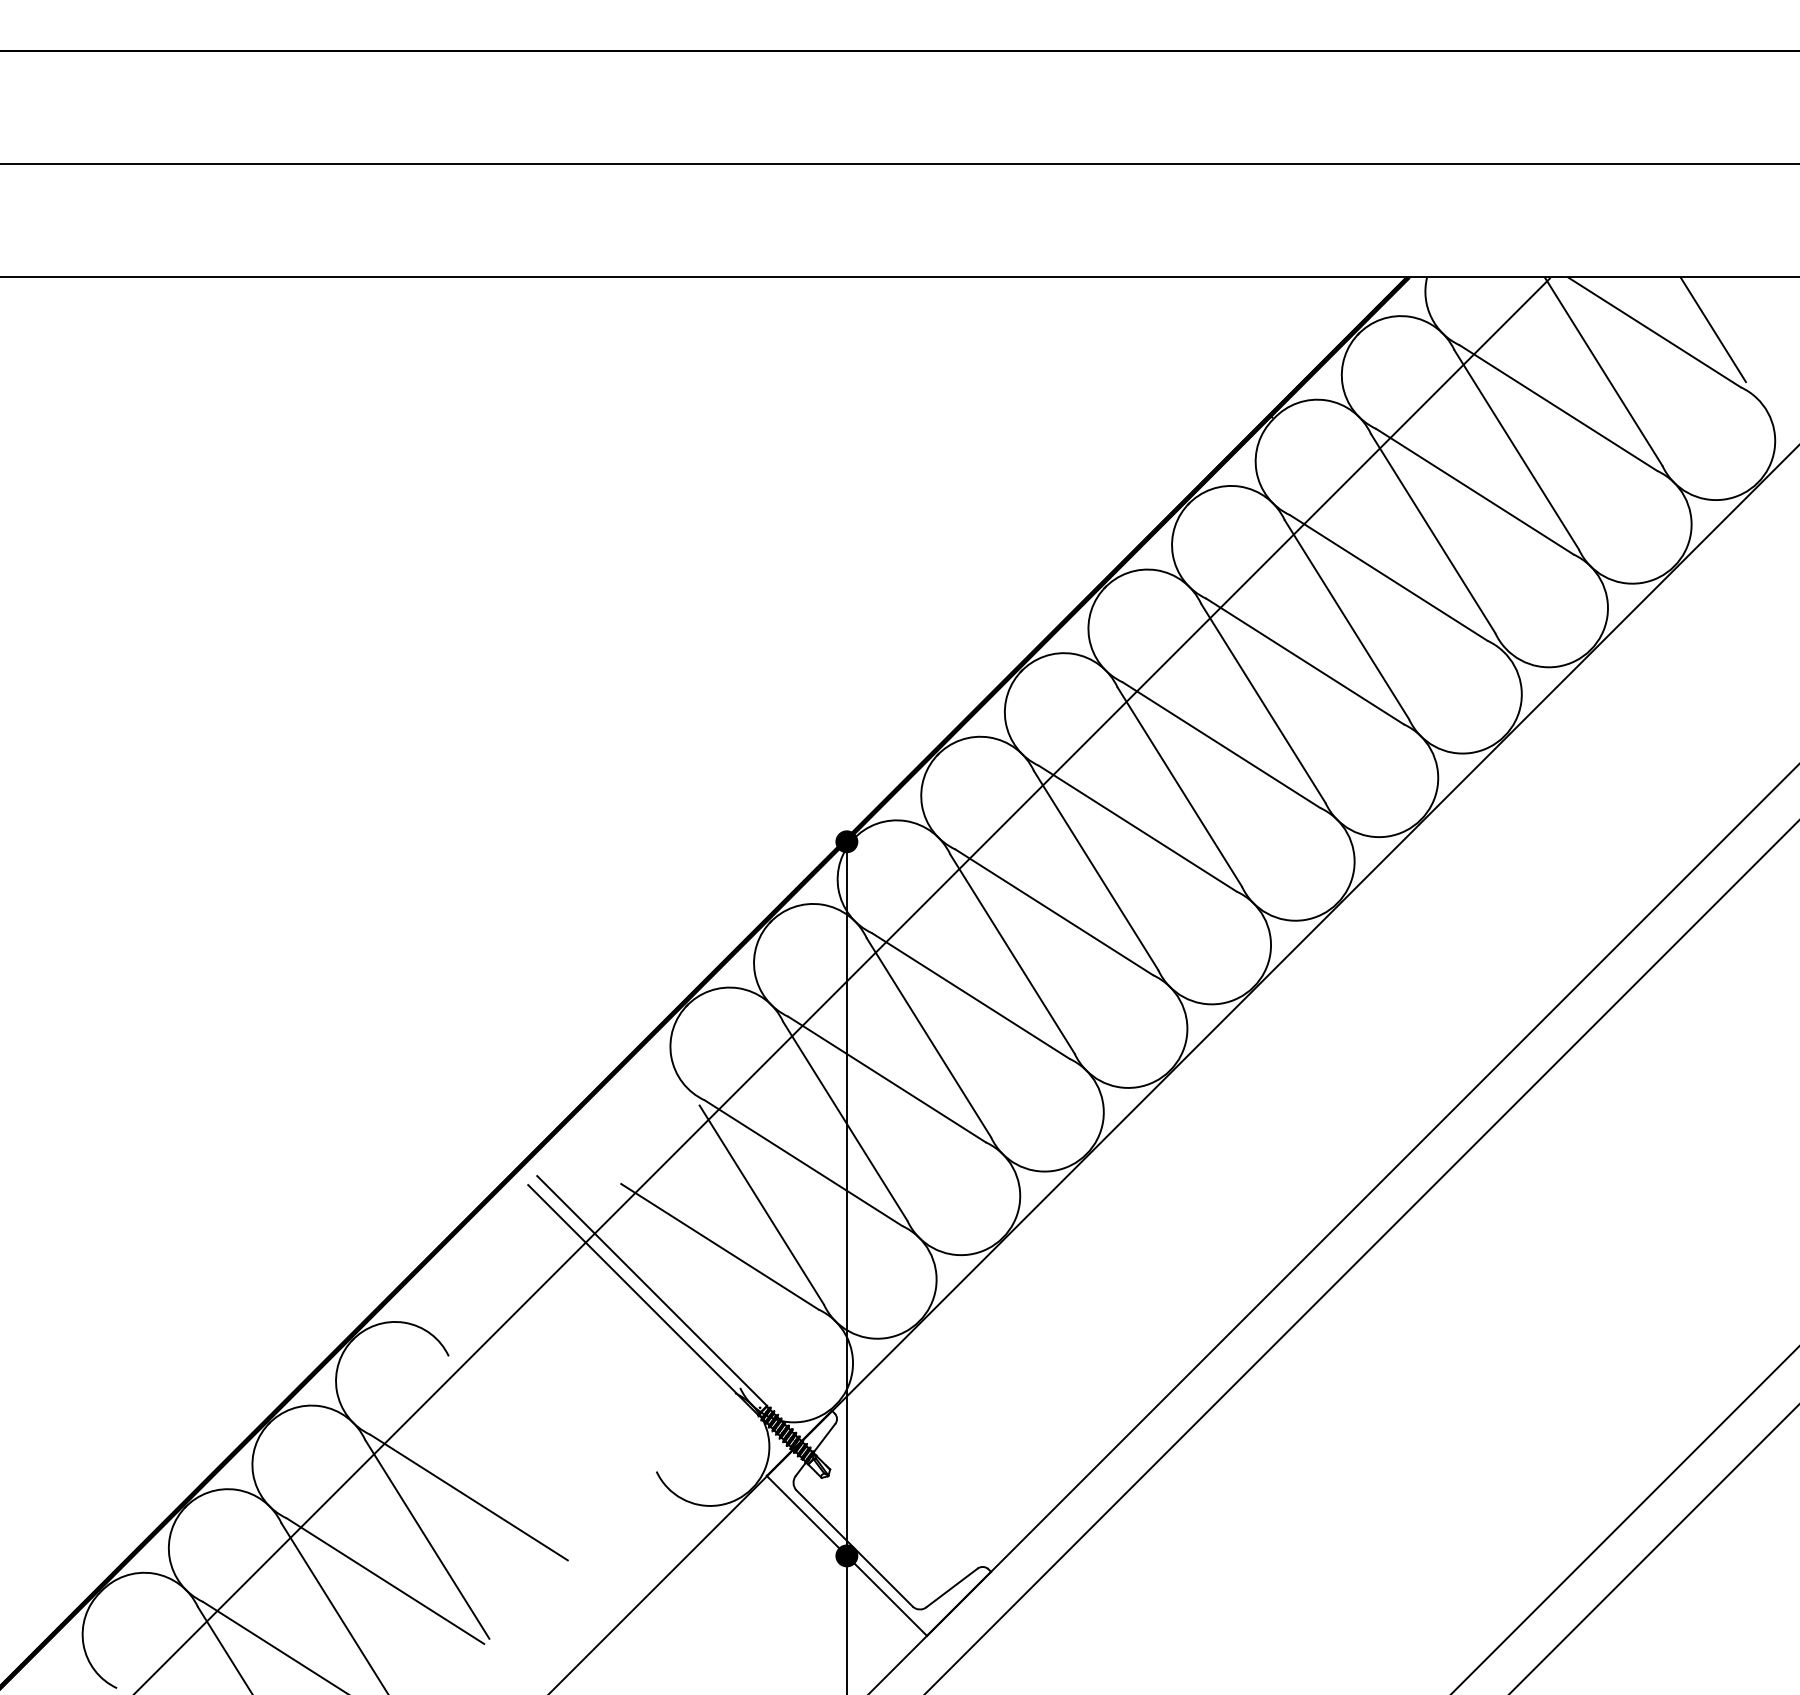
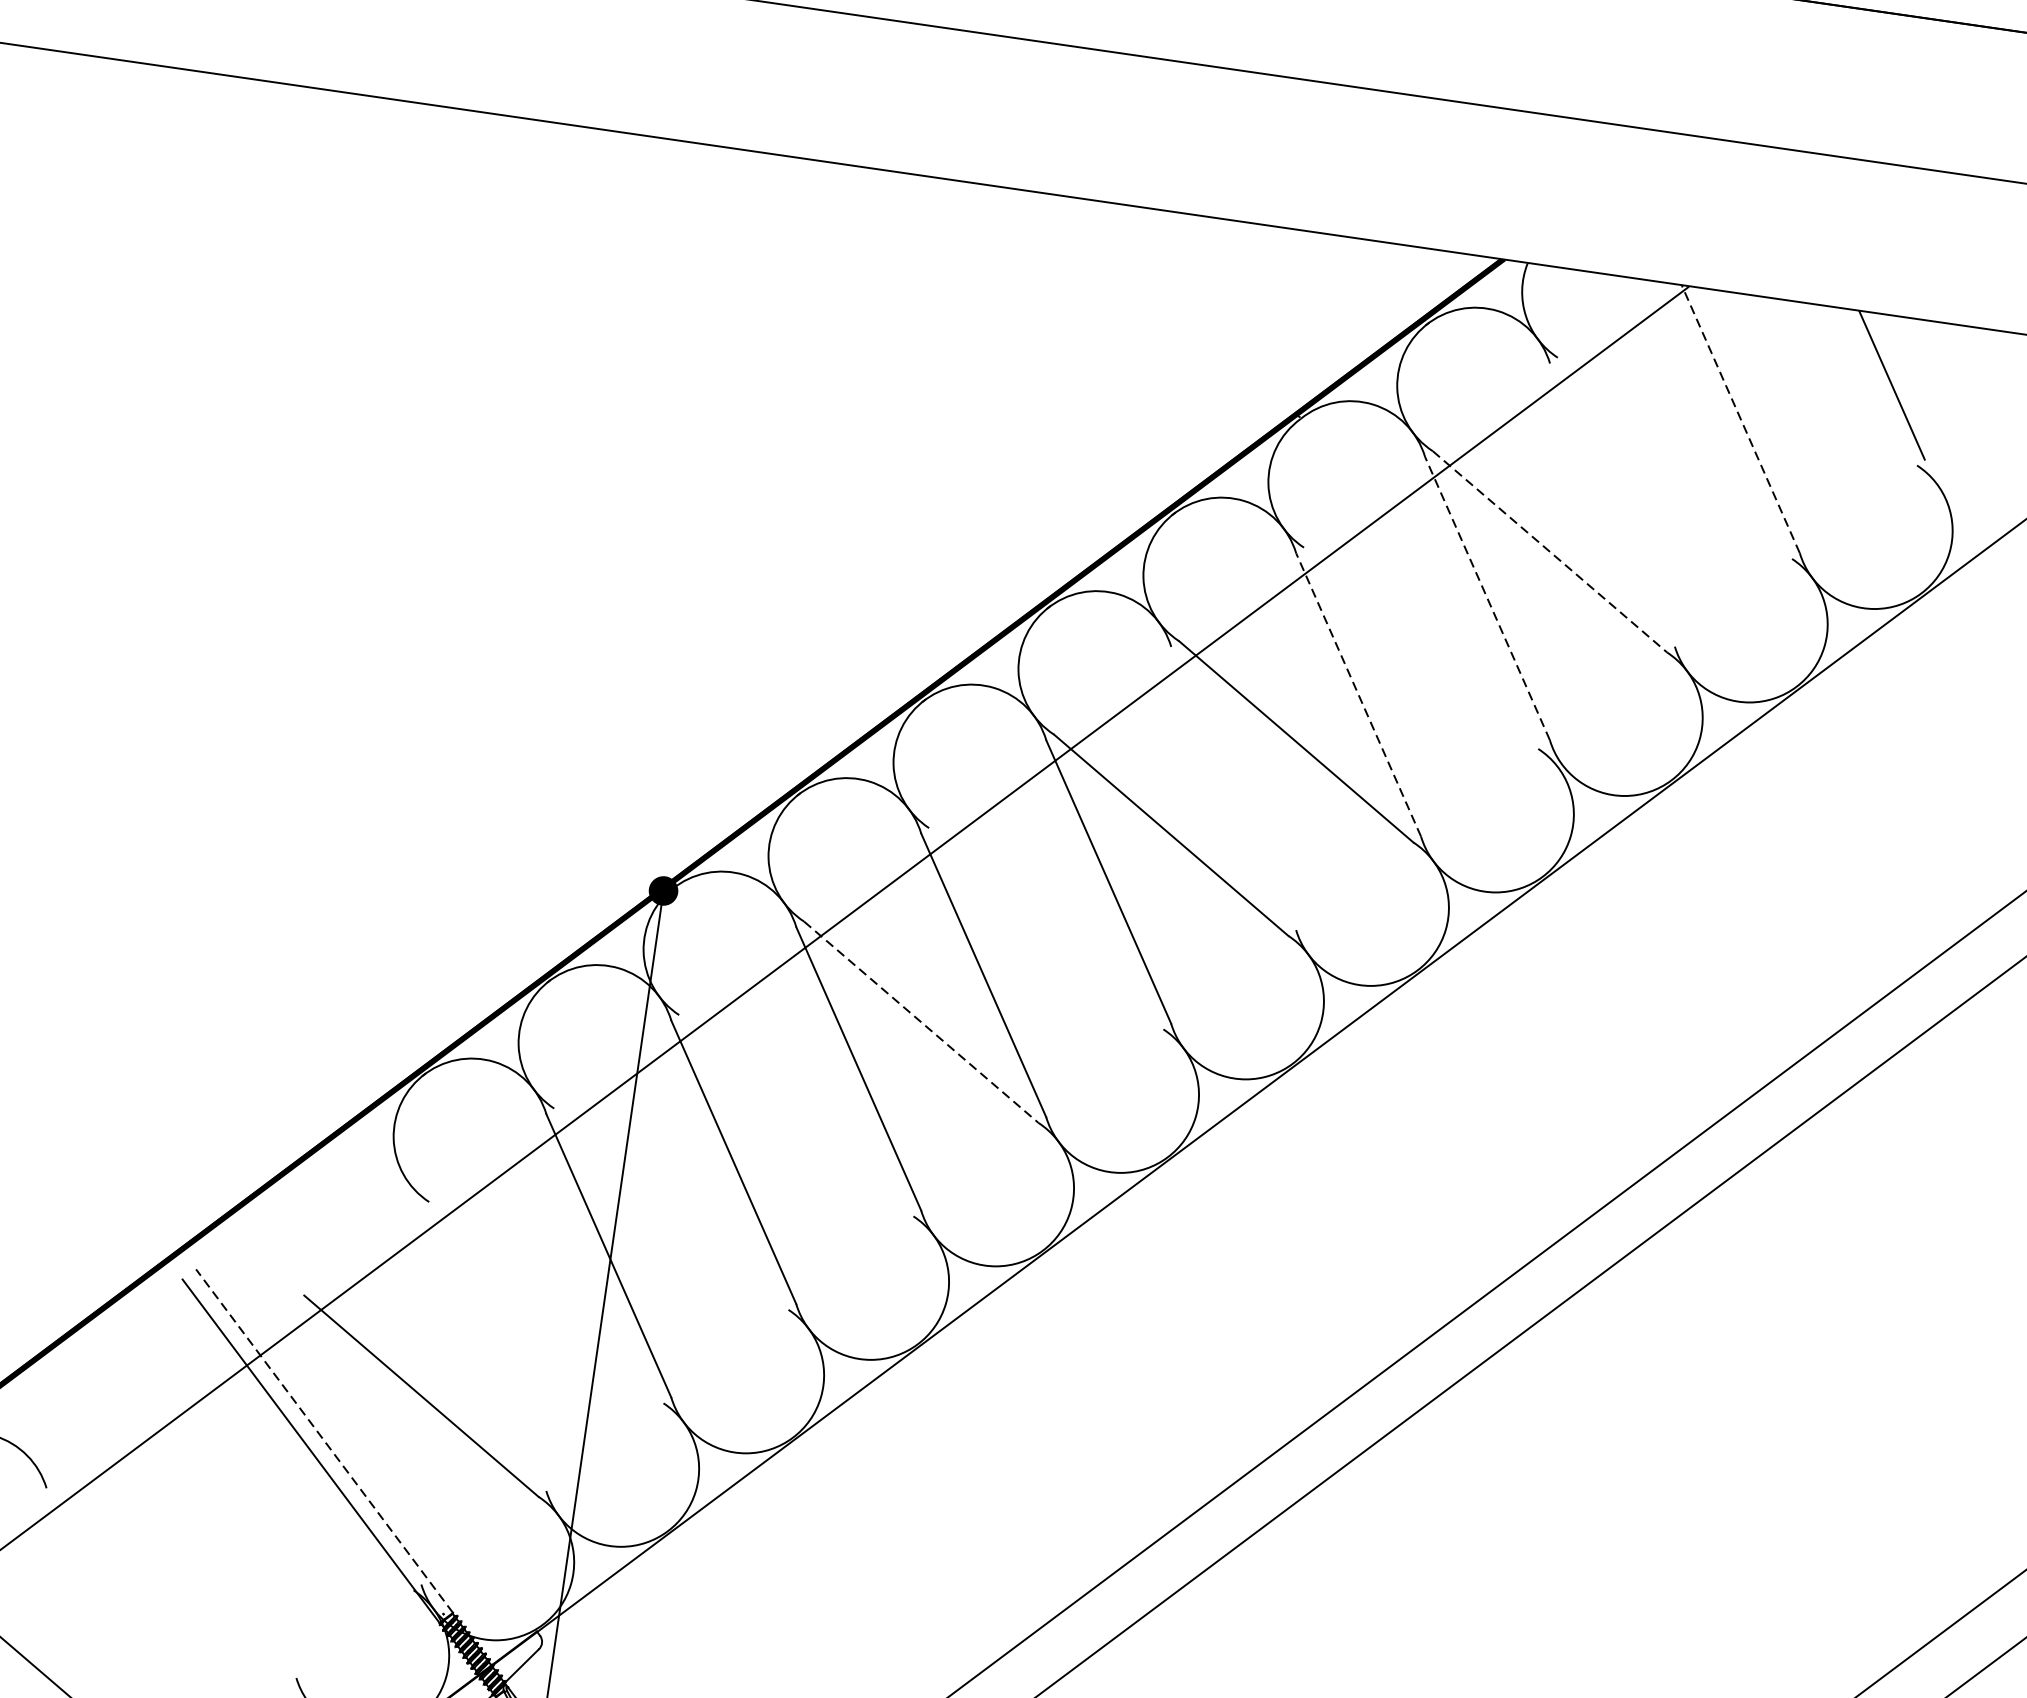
line: (1654, 332) -> (1814, 377), removed
line: (1603, 371) -> (1740, 418), solid -> dashed
line: (1558, 407) -> (1675, 457), removed
line: (1516, 449) -> (1612, 504), removed
line: (1474, 491) -> (1549, 551), solid -> dashed
line: (1432, 533) -> (1486, 598), solid -> dashed
line: (1388, 577) -> (1420, 647), removed
line: (1346, 619) -> (1358, 694), solid -> dashed
line: (1263, 702) -> (1234, 787), removed
line: (1137, 828) -> (1045, 928), removed
line: (1054, 912) -> (921, 1022), solid -> dashed
line: (970, 995) -> (796, 1115), removed
line: (886, 1079) -> (670, 1209), removed
line: (803, 1162) -> (546, 1301), removed
line: (761, 1204) -> (483, 1348), removed
line: (651, 1290) -> (323, 1440), solid -> dashed

